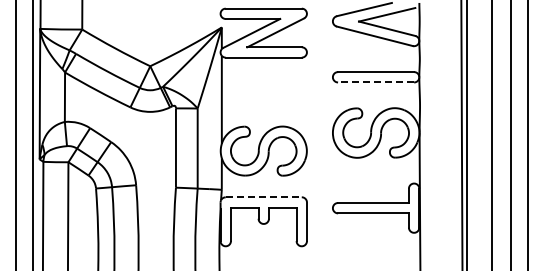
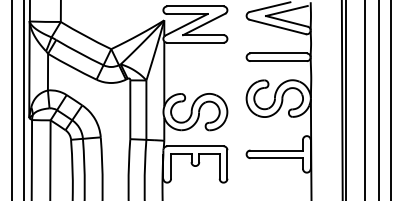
line: (375, 82) -> (278, 61), dashed -> solid
line: (264, 197) -> (195, 146), dashed -> solid

